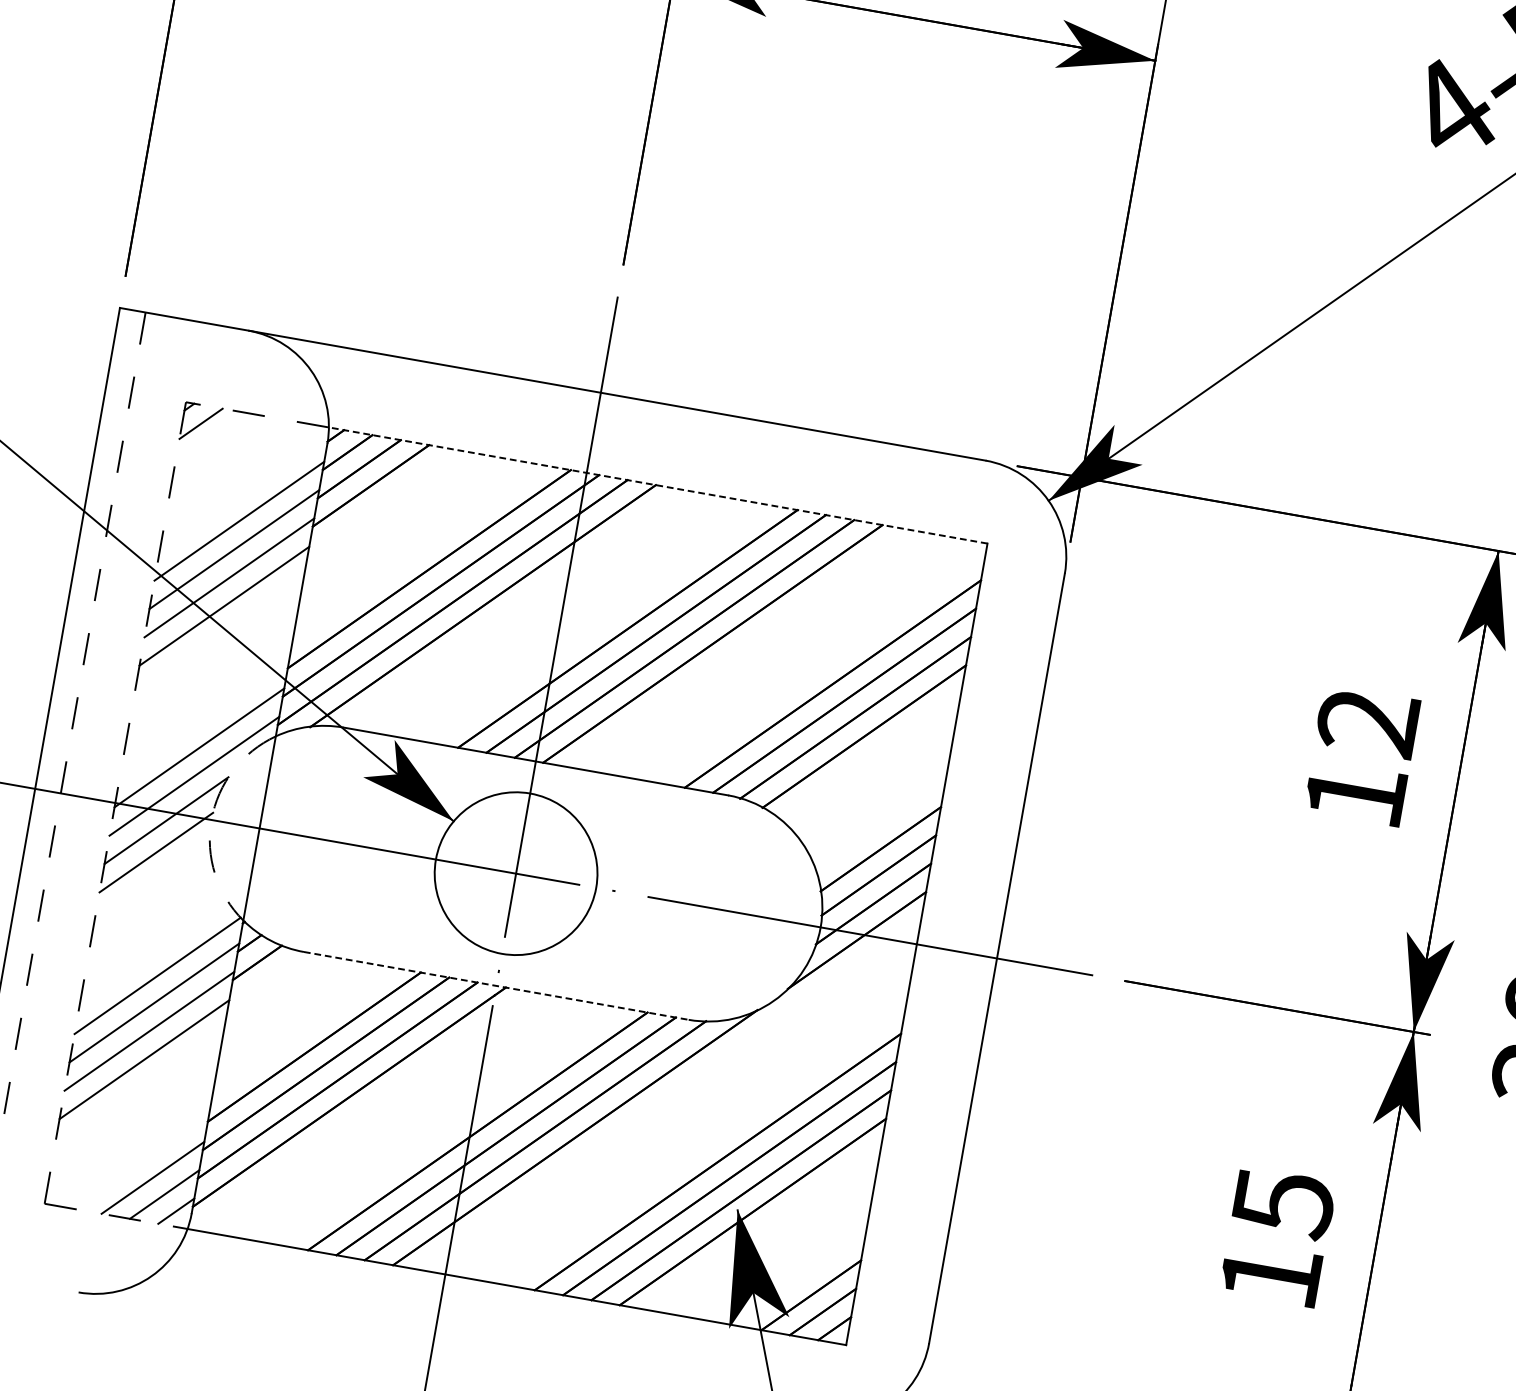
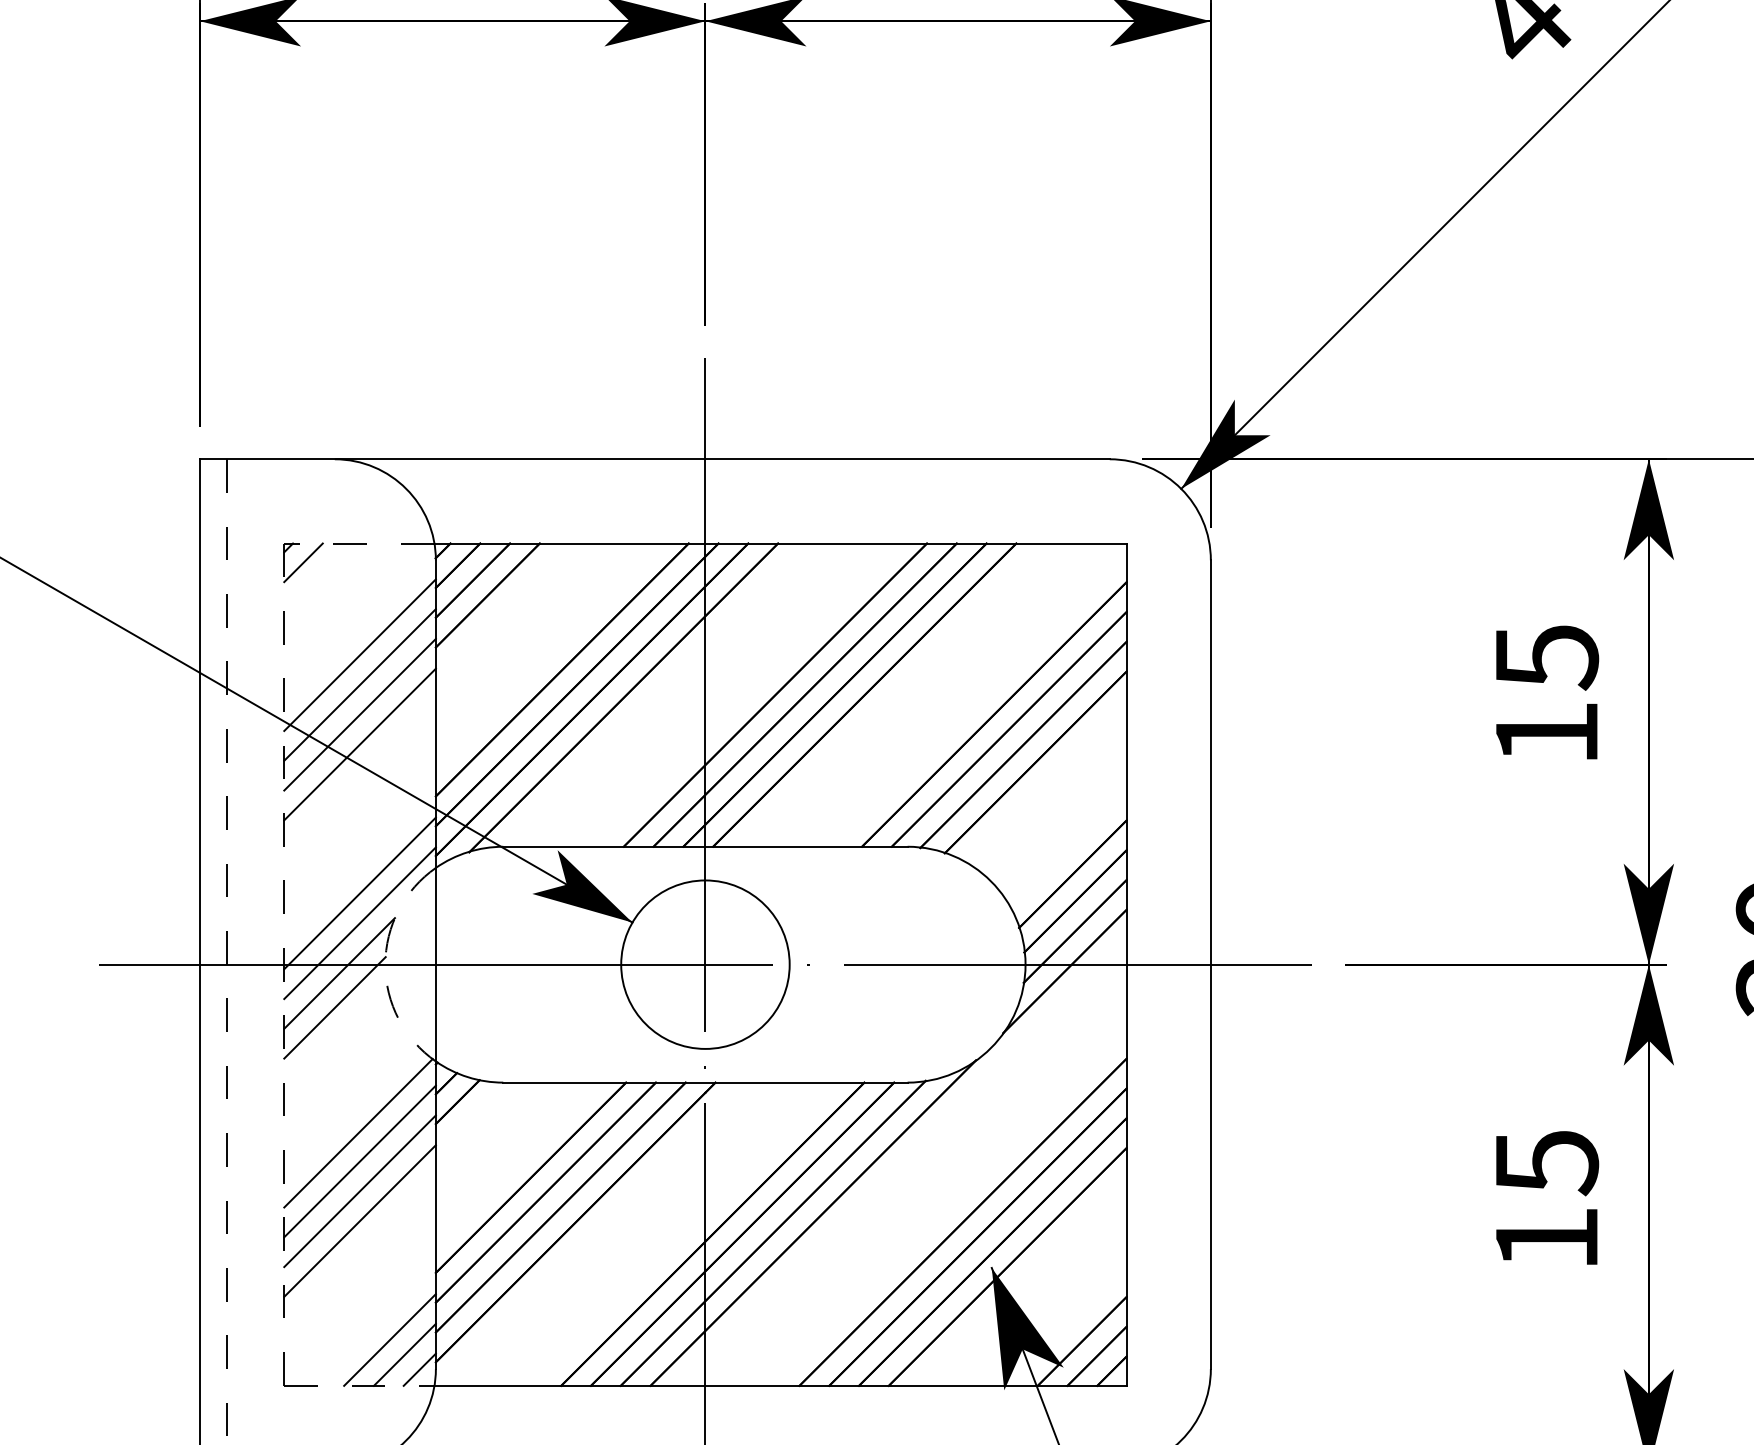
line: (658, 485) -> (780, 543), dashed -> solid
text: (1367, 722) -> (1546, 657), 12 -> 15
line: (496, 985) -> (705, 1082), dashed -> solid

